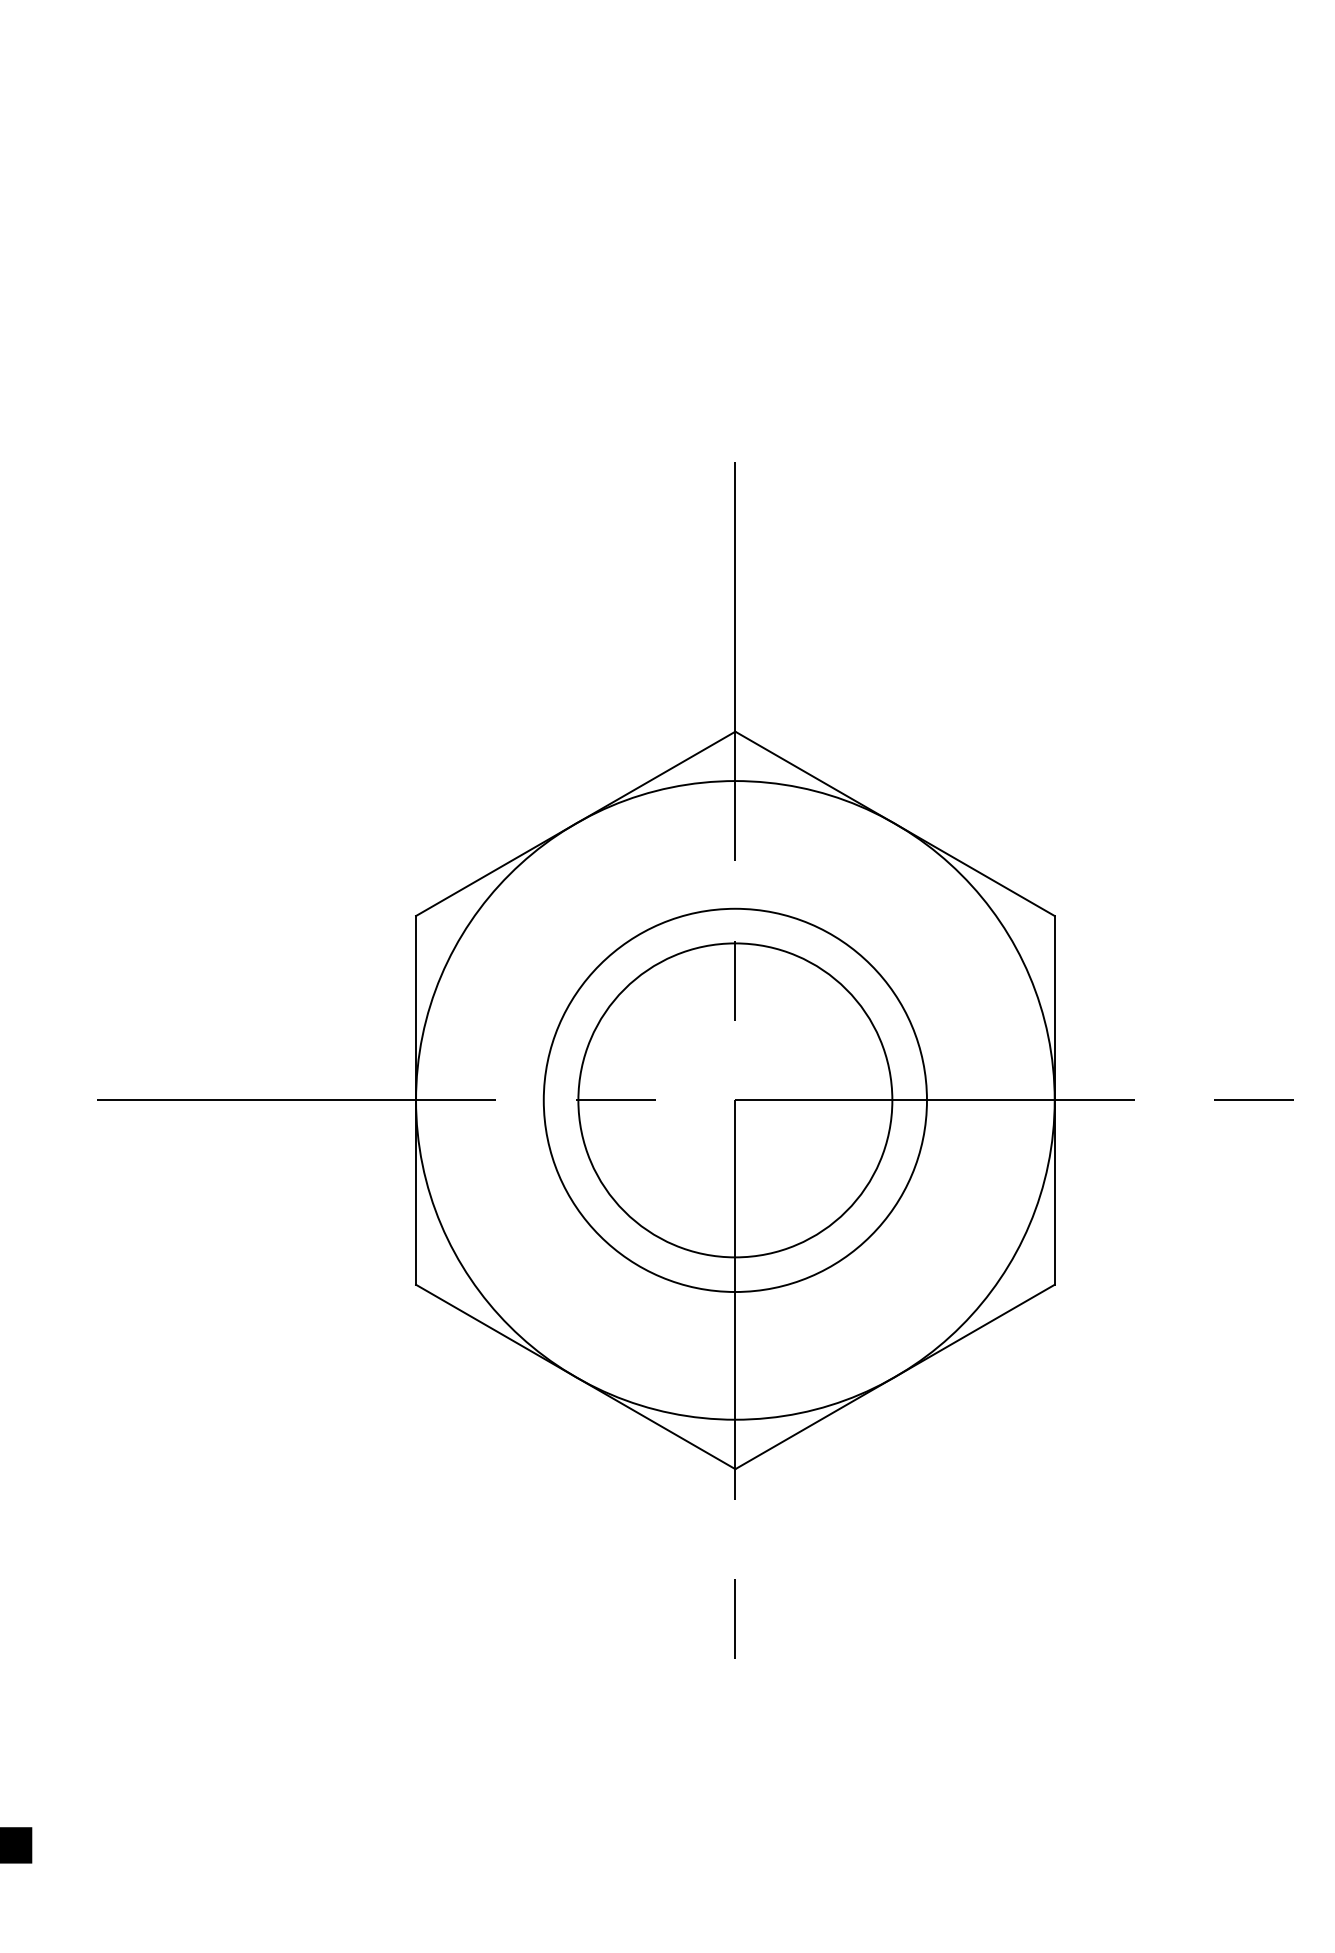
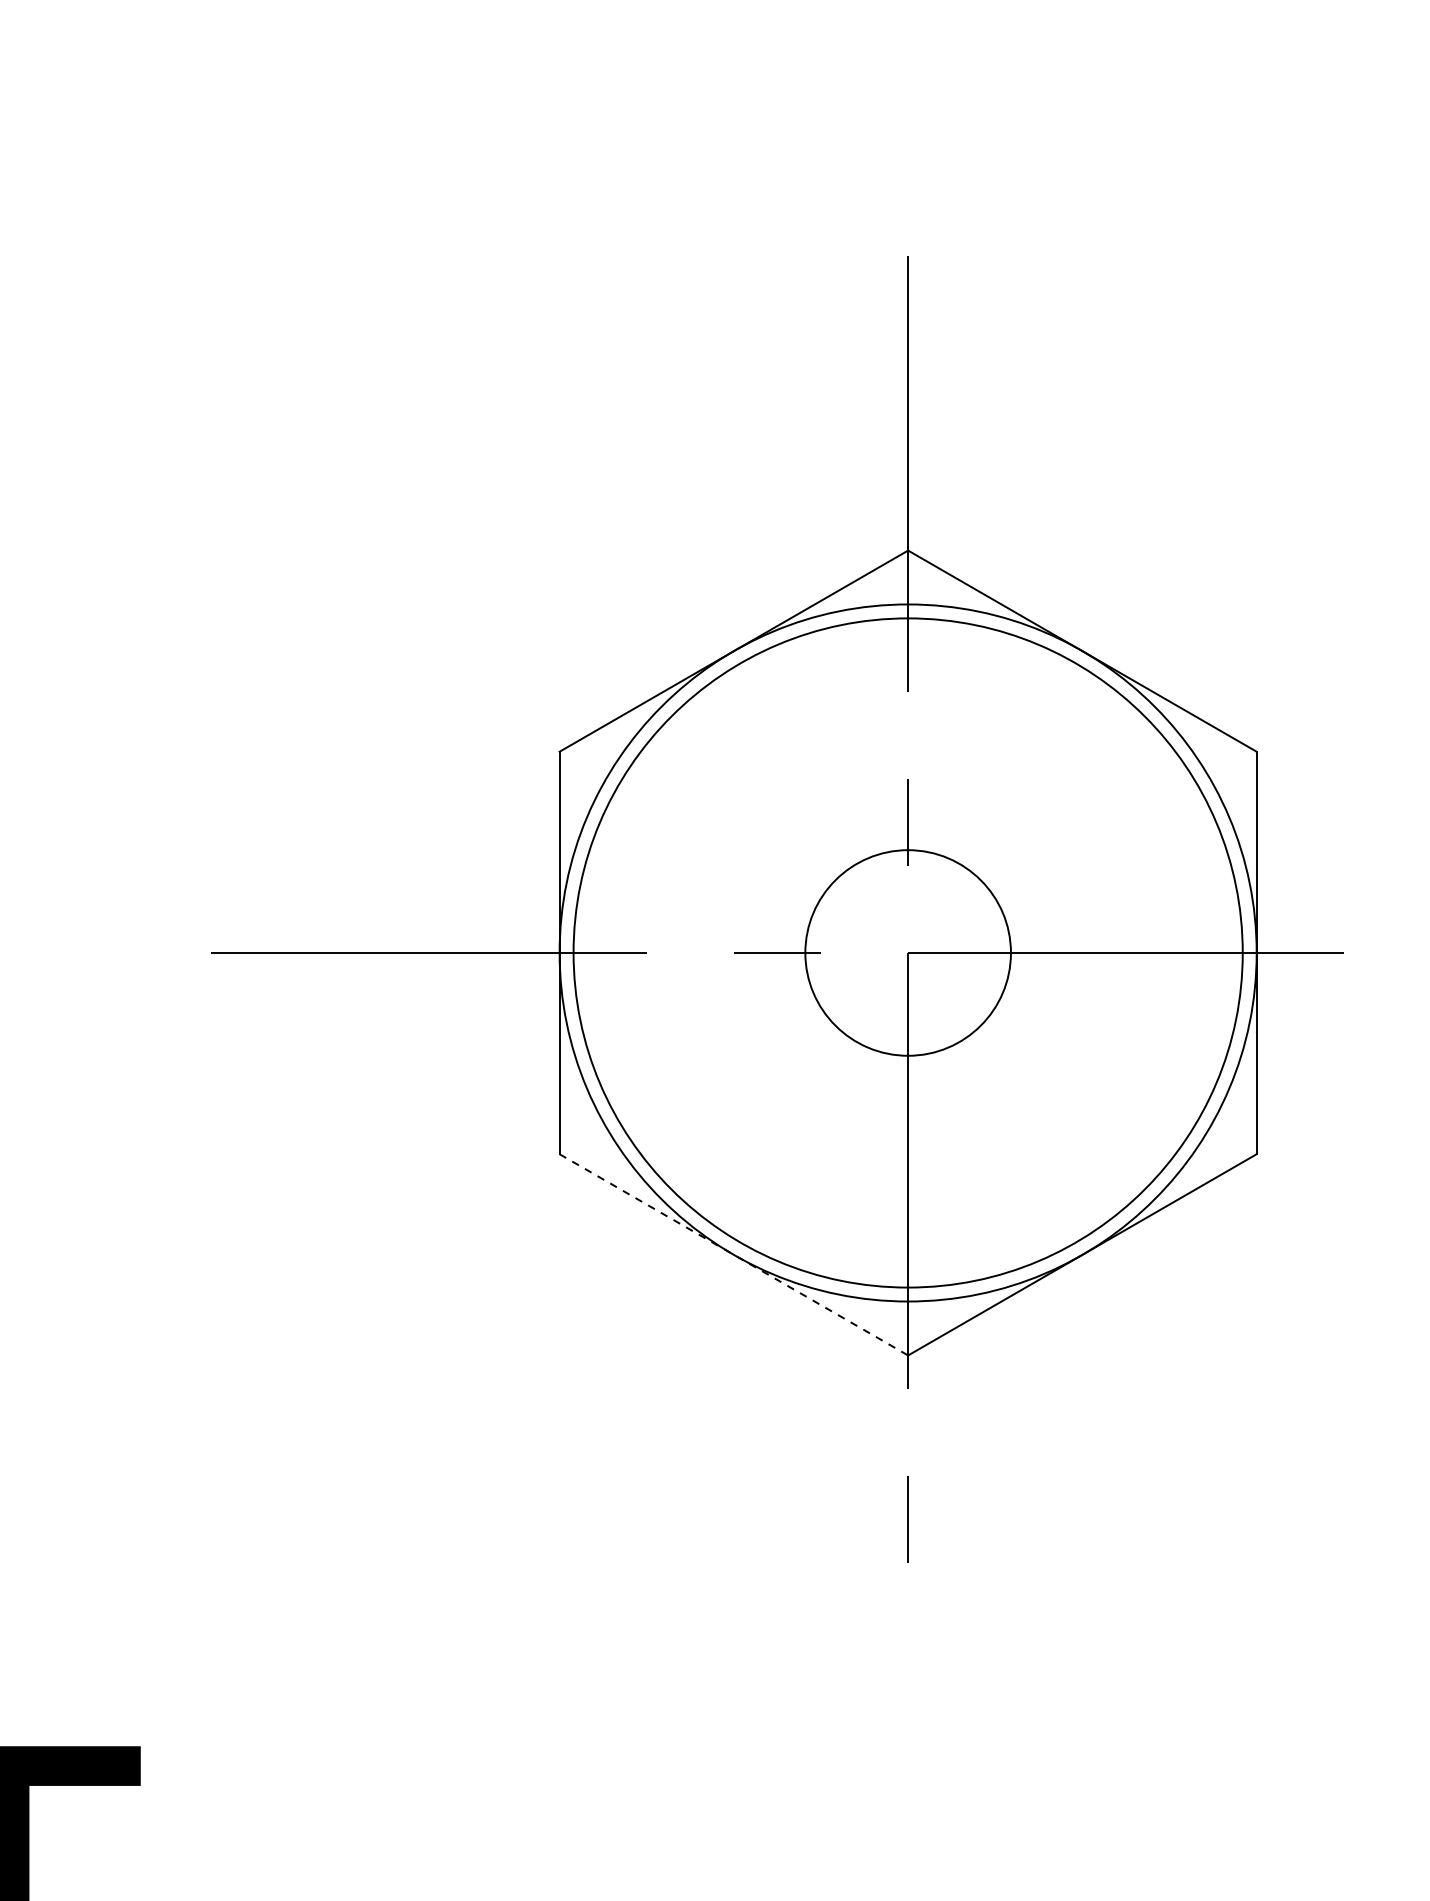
circle: (734, 1100) -> (907, 953), size x1.6
circle: (735, 1100) -> (908, 953), size x0.6
line: (576, 1377) -> (734, 1255), solid -> dashed

